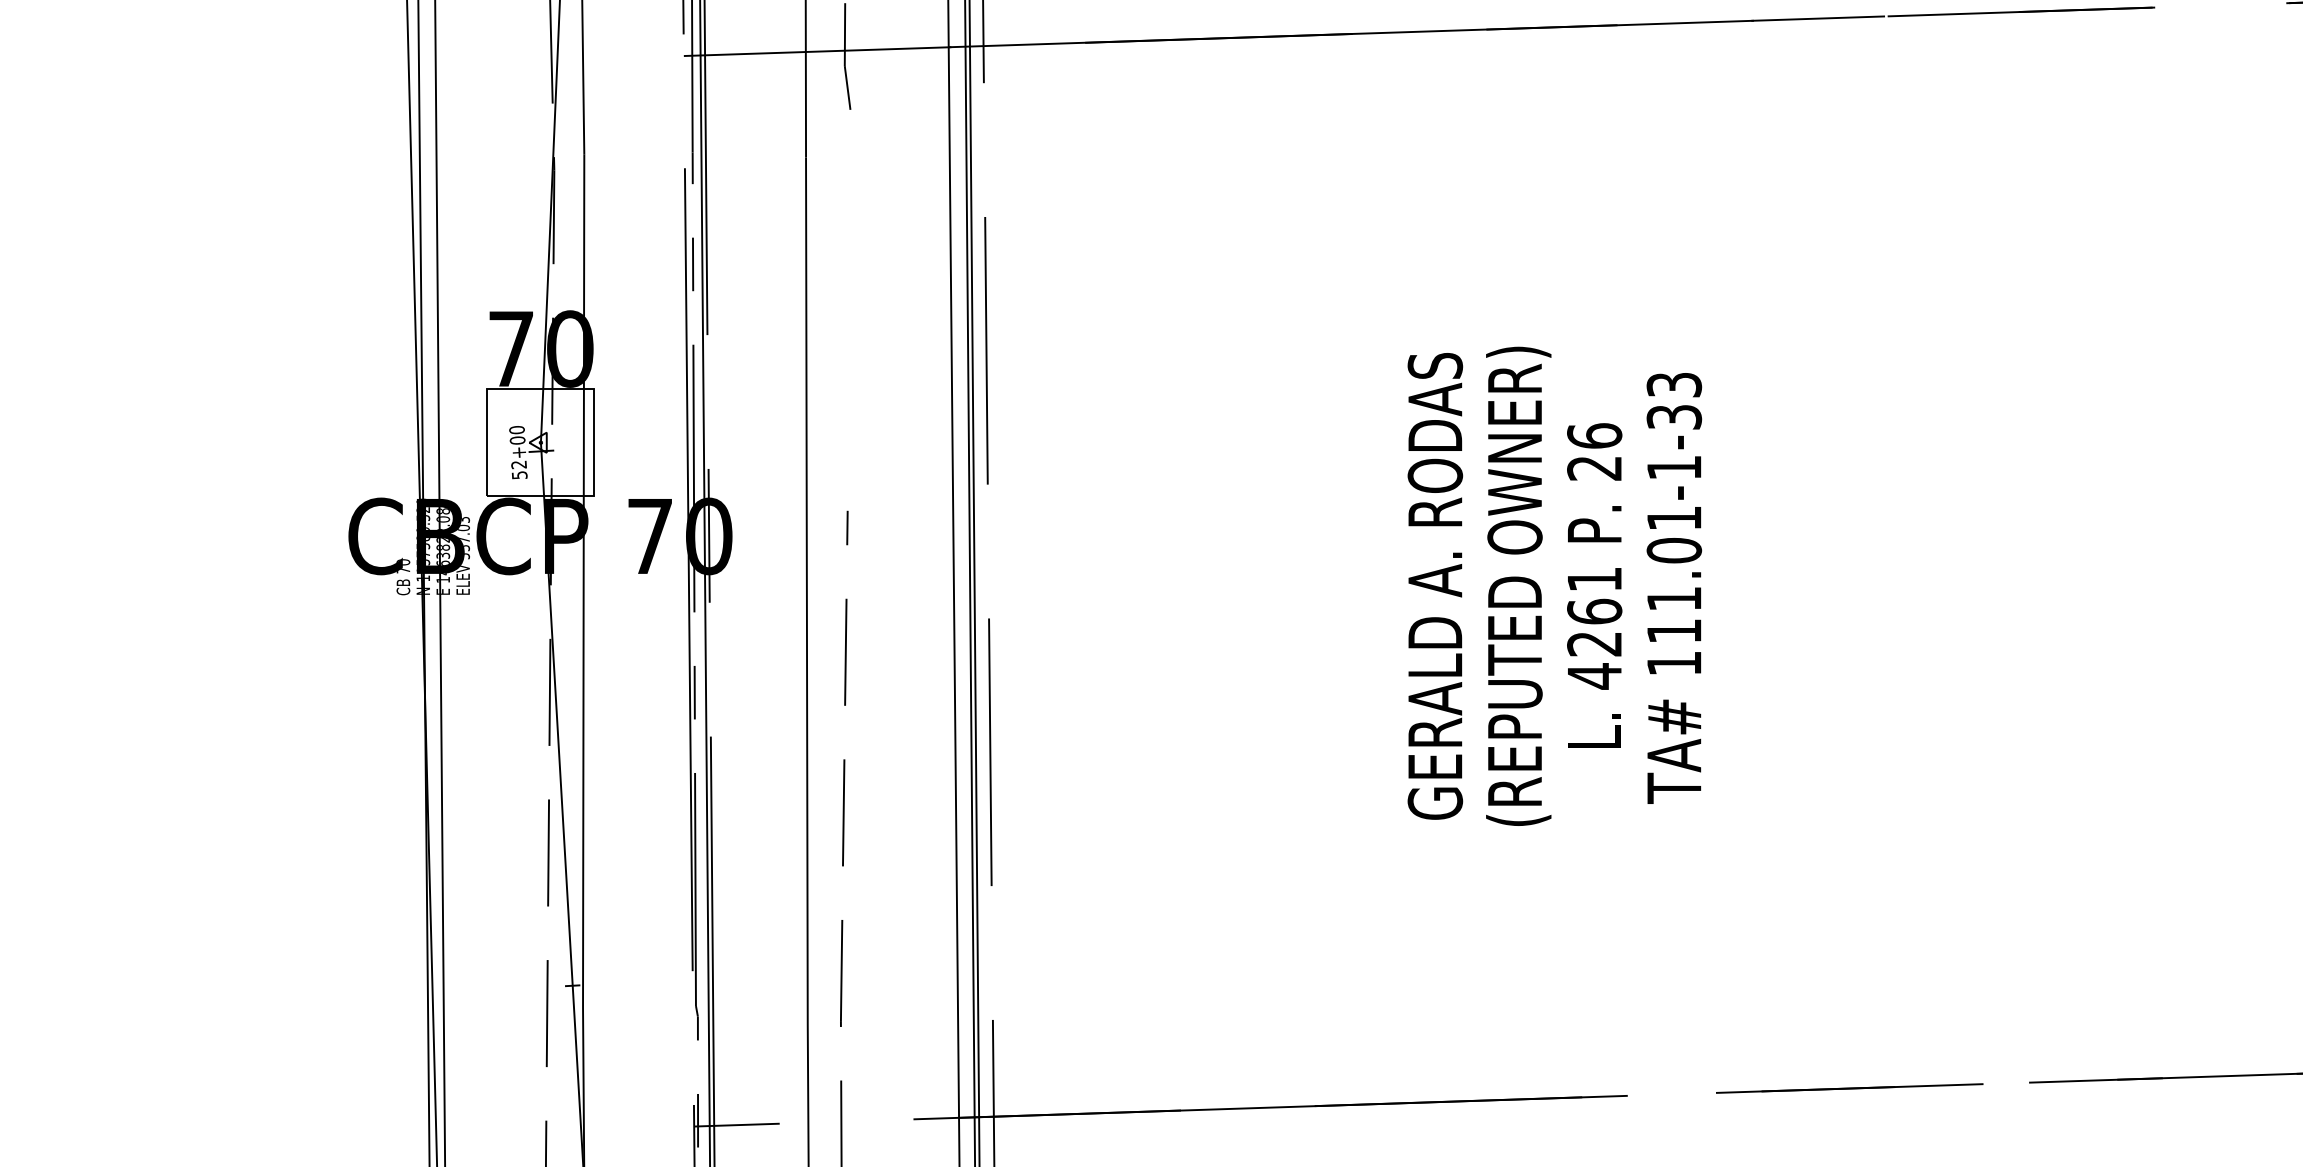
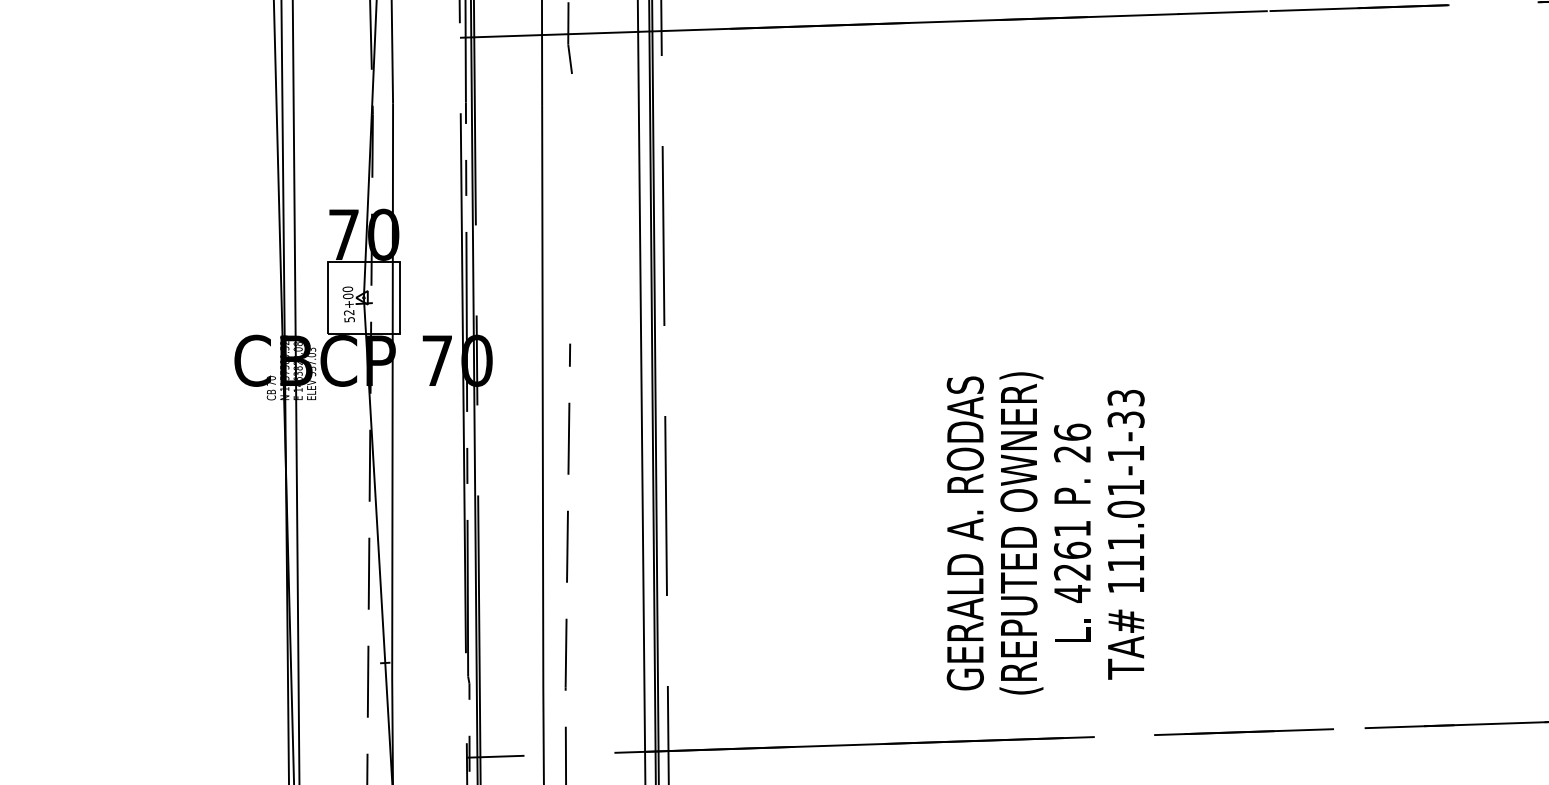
text: (1554, 586) -> (1045, 533), moved

